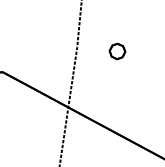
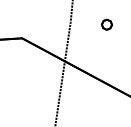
part: (116, 51) -> (106, 24), moved

